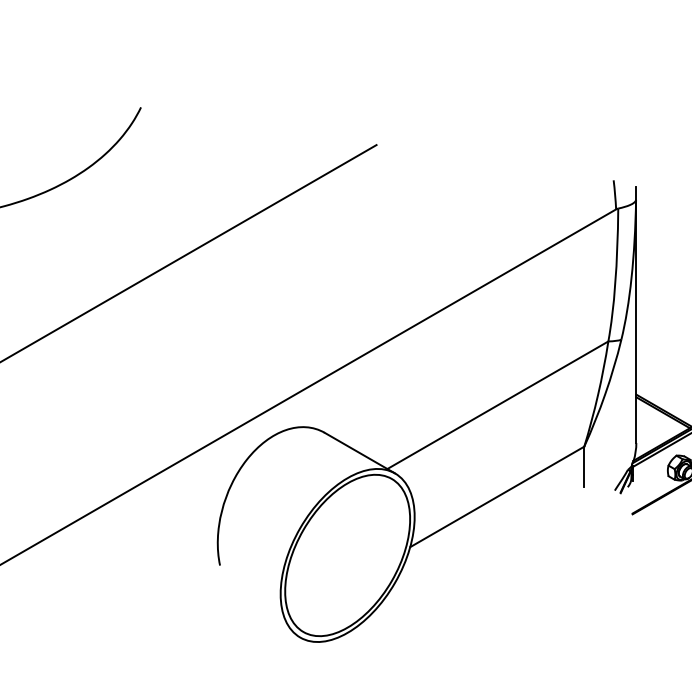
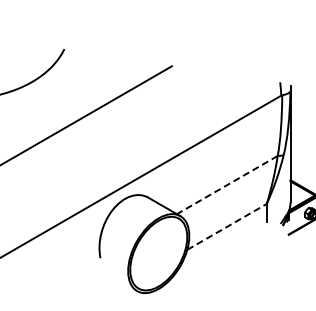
line: (496, 406) -> (226, 185), solid -> dashed
line: (498, 496) -> (227, 226), solid -> dashed

